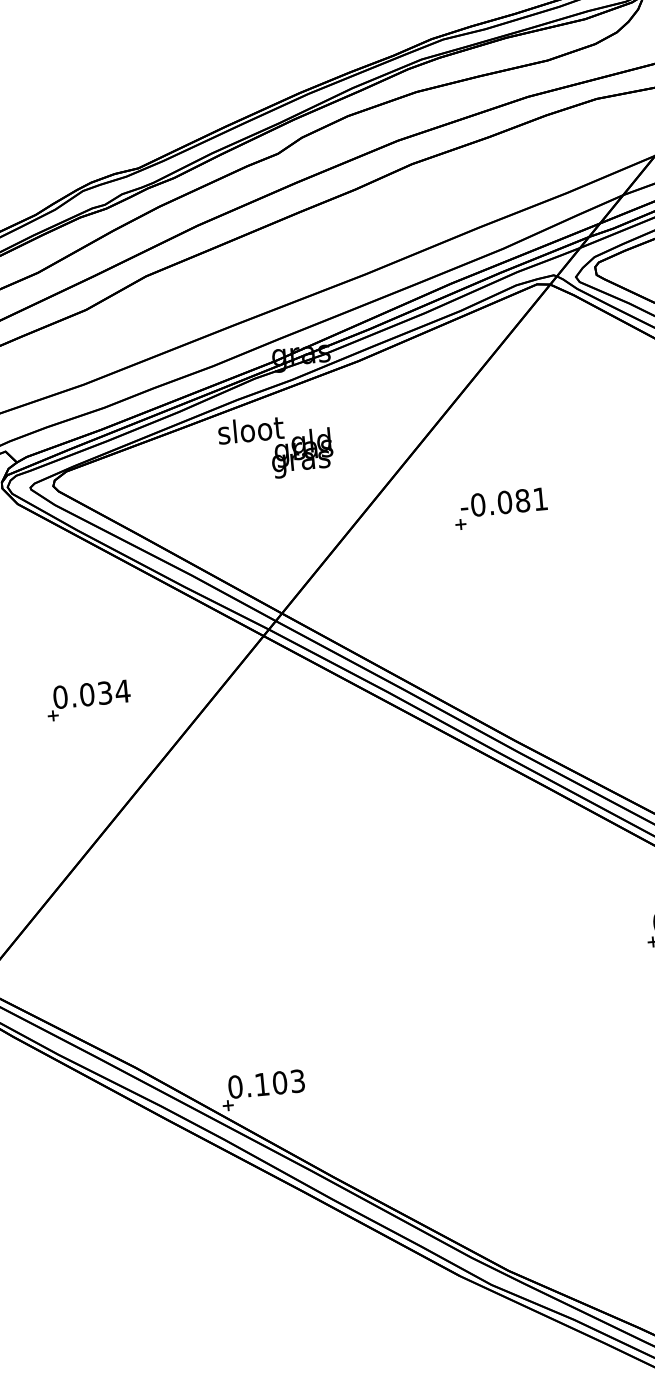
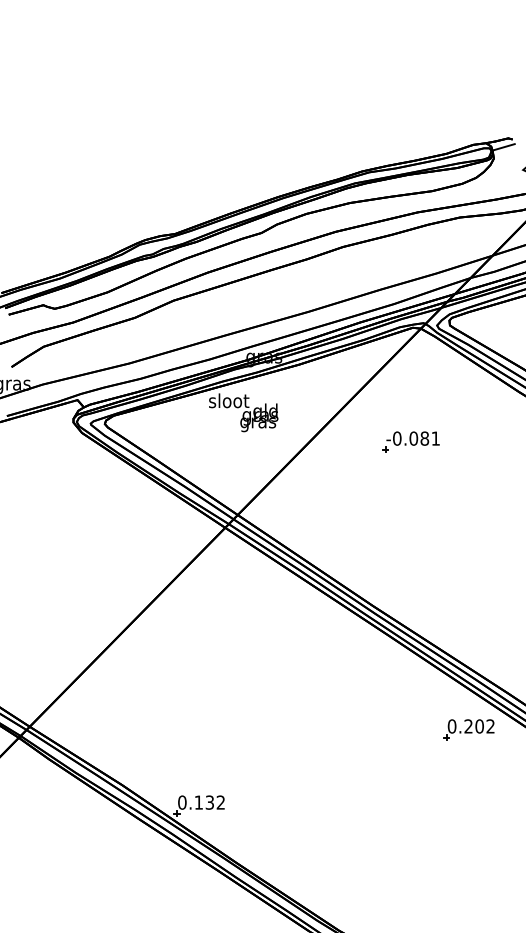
part: (500, 507) -> (410, 441), moved
part: (88, 700) -> (114, 557), removed
text: (287, 1081) -> (214, 802), 0.103 -> 0.132

